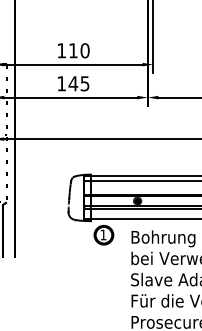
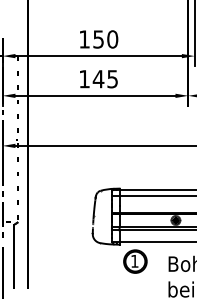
text: (73, 50) -> (98, 39), 110 -> 150

